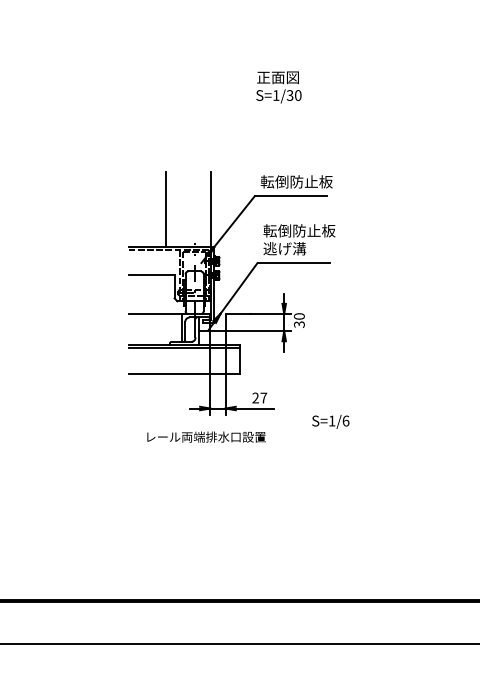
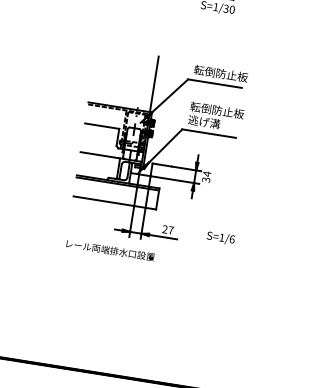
line: (165, 209) -> (120, 78), removed
text: (298, 316) -> (206, 173), 30 -> 34
text: (330, 421) -> (220, 237), moved
text: (206, 436) -> (110, 250), moved

